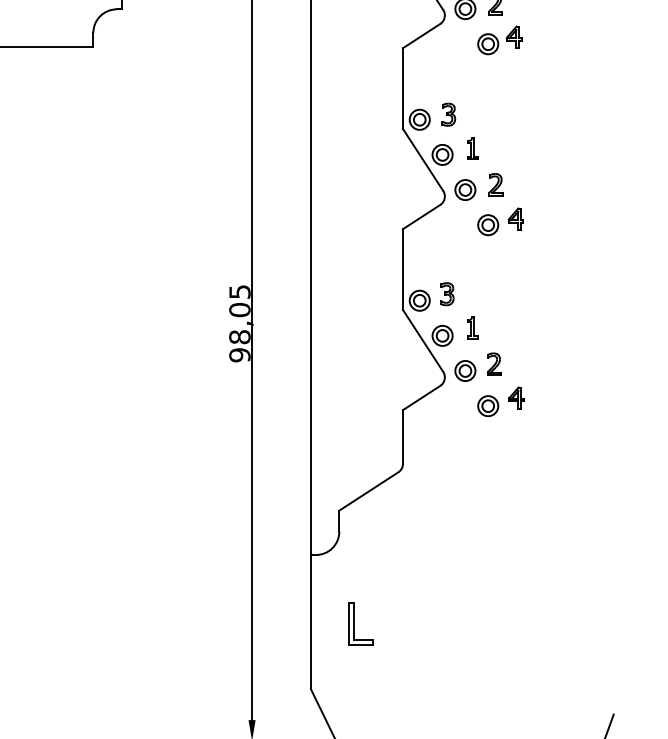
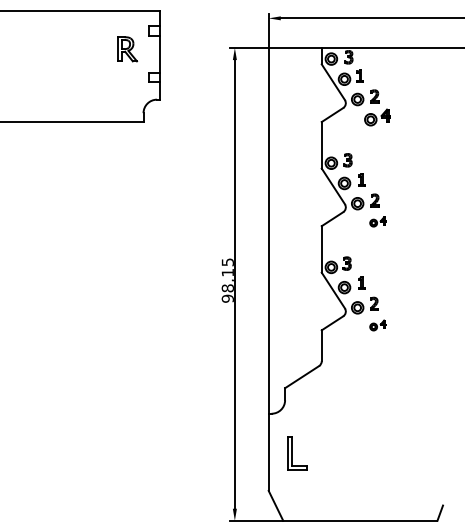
part: (499, 221) -> (377, 221), size x0.6
text: (239, 309) -> (227, 272), 98,05 -> 98,15
part: (499, 401) -> (377, 325), size x0.6
part: (359, 624) -> (296, 453), size x1.4

